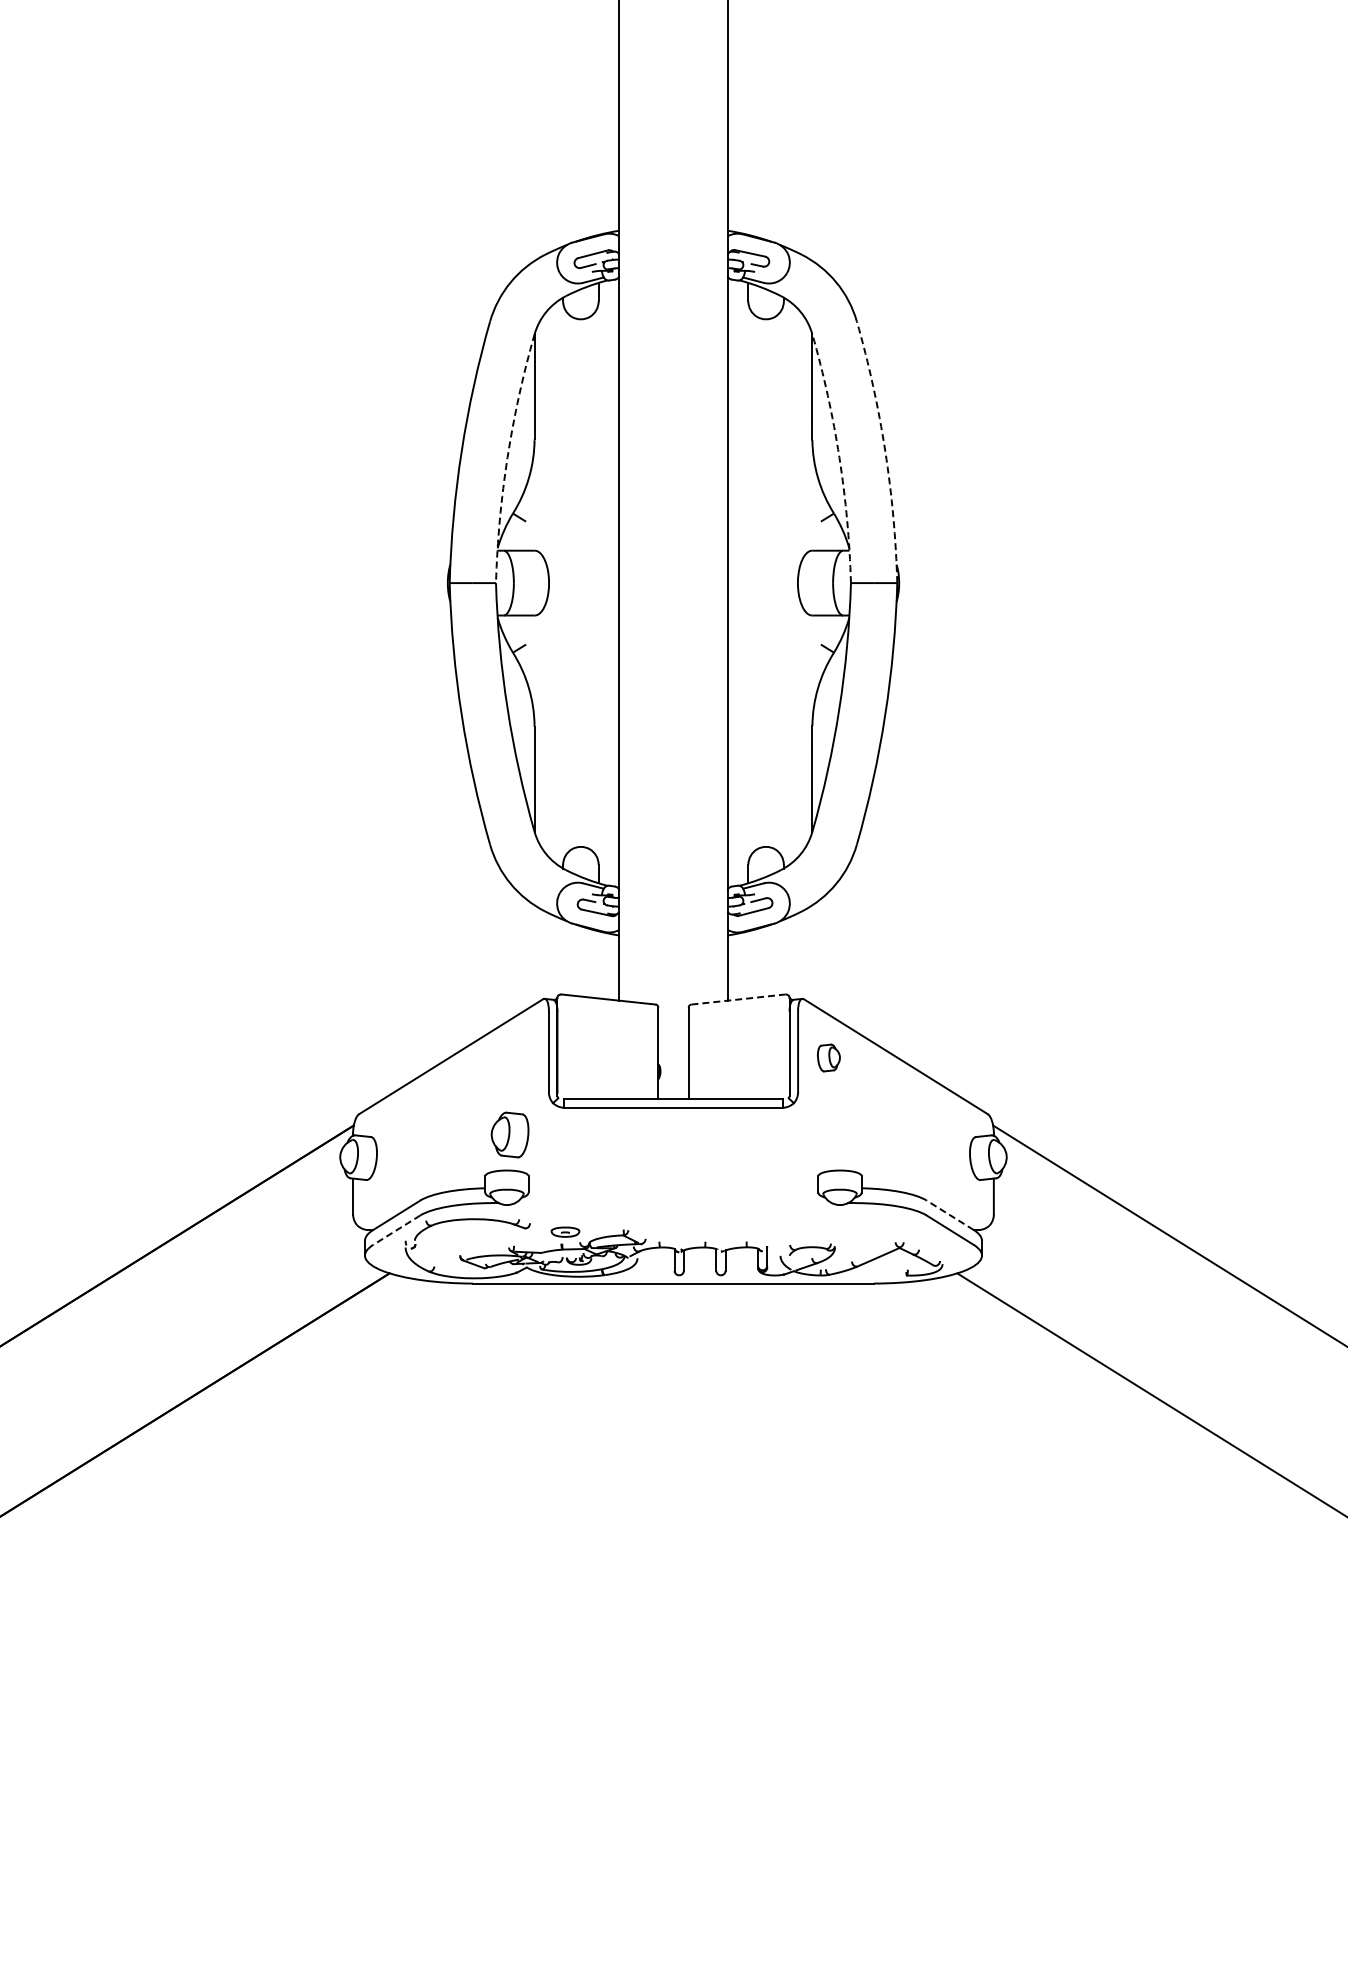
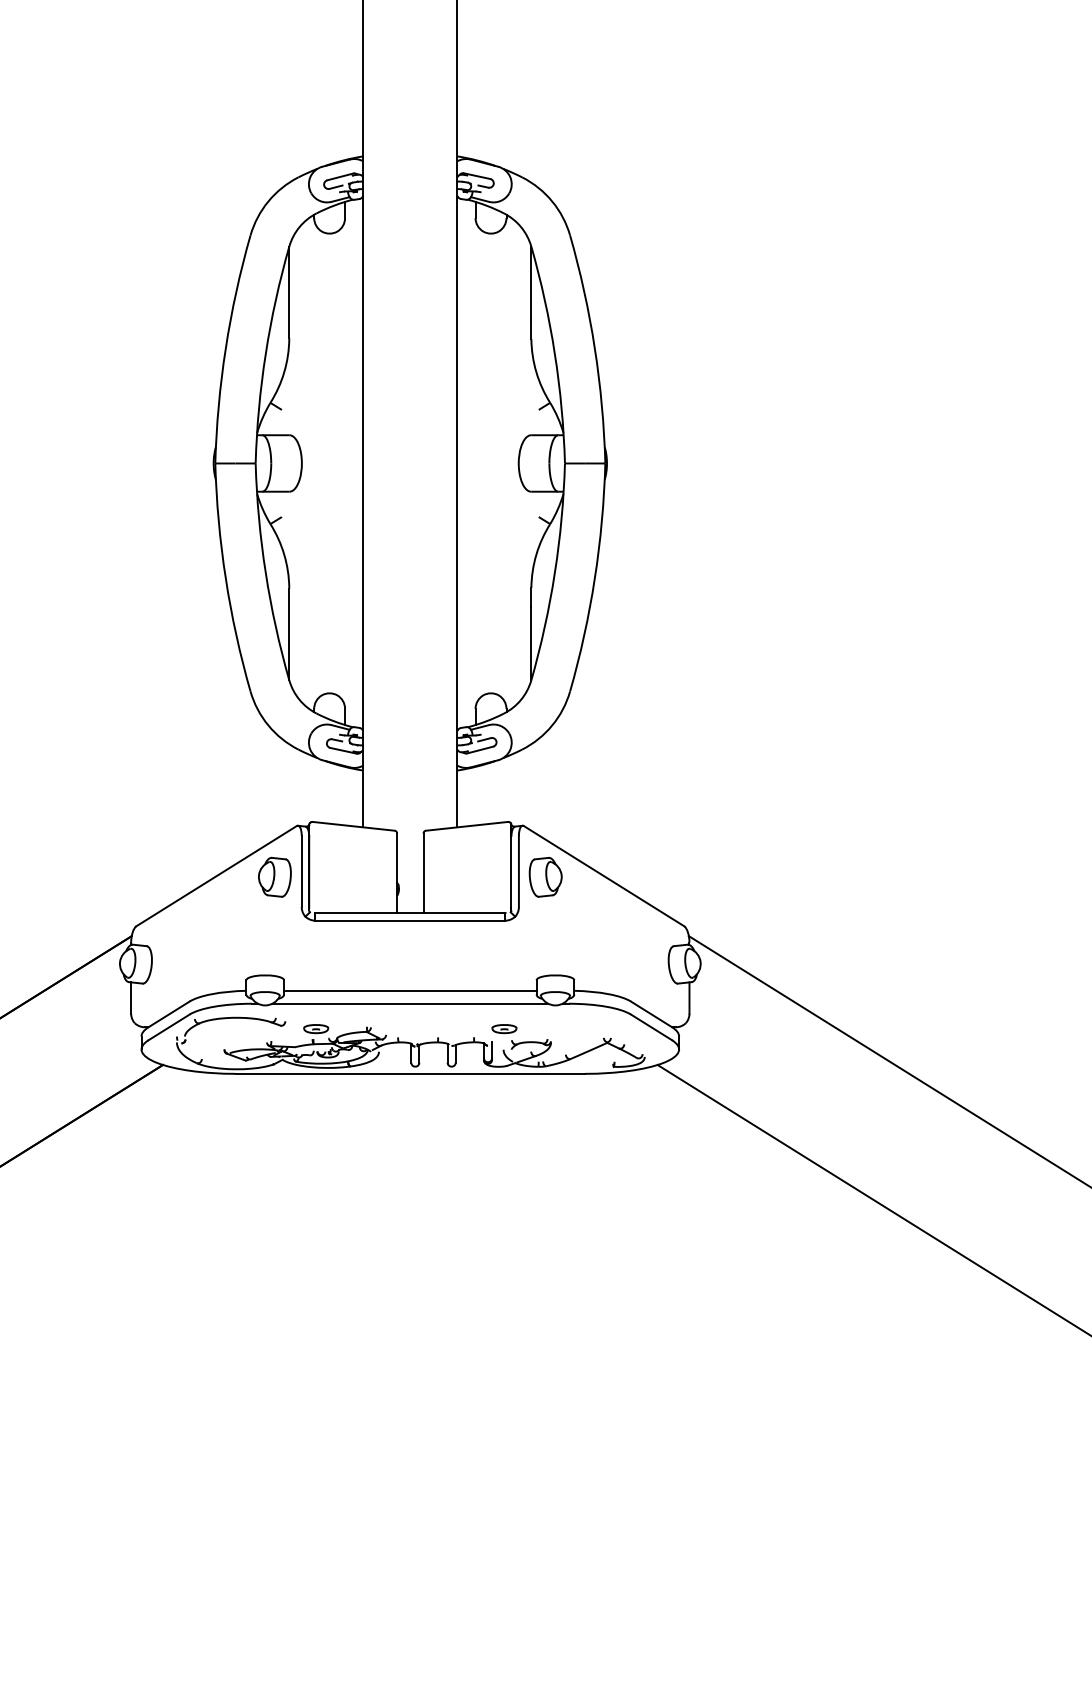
arc: (885, 451) -> (595, 348), dashed -> solid
arc: (507, 457) -> (265, 354), dashed -> solid
arc: (839, 457) -> (554, 354), dashed -> solid
line: (738, 999) -> (466, 826), dashed -> solid
part: (828, 1057) -> (545, 876), size x1.67
part: (509, 1134) -> (274, 876), moved
line: (673, 1188) -> (410, 991), added
line: (673, 1203) -> (410, 1004), added
line: (950, 1215) -> (651, 1014), dashed -> solid
line: (396, 1230) -> (168, 1027), dashed -> solid
part: (781, 1231) -> (504, 1028), added

